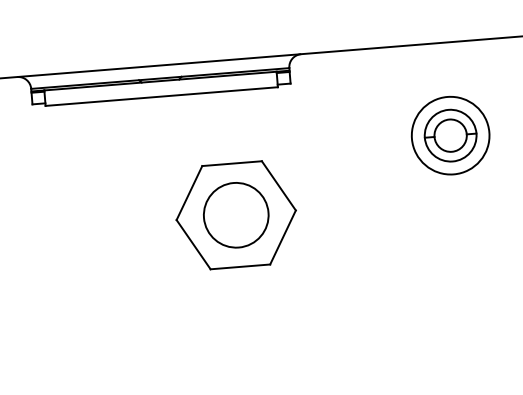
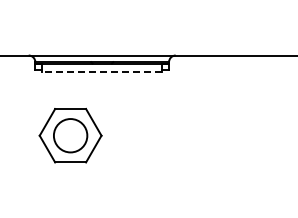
line: (160, 96) -> (101, 71), solid -> dashed
part: (451, 135) -> (249, 103), removed
part: (235, 214) -> (70, 135), moved

